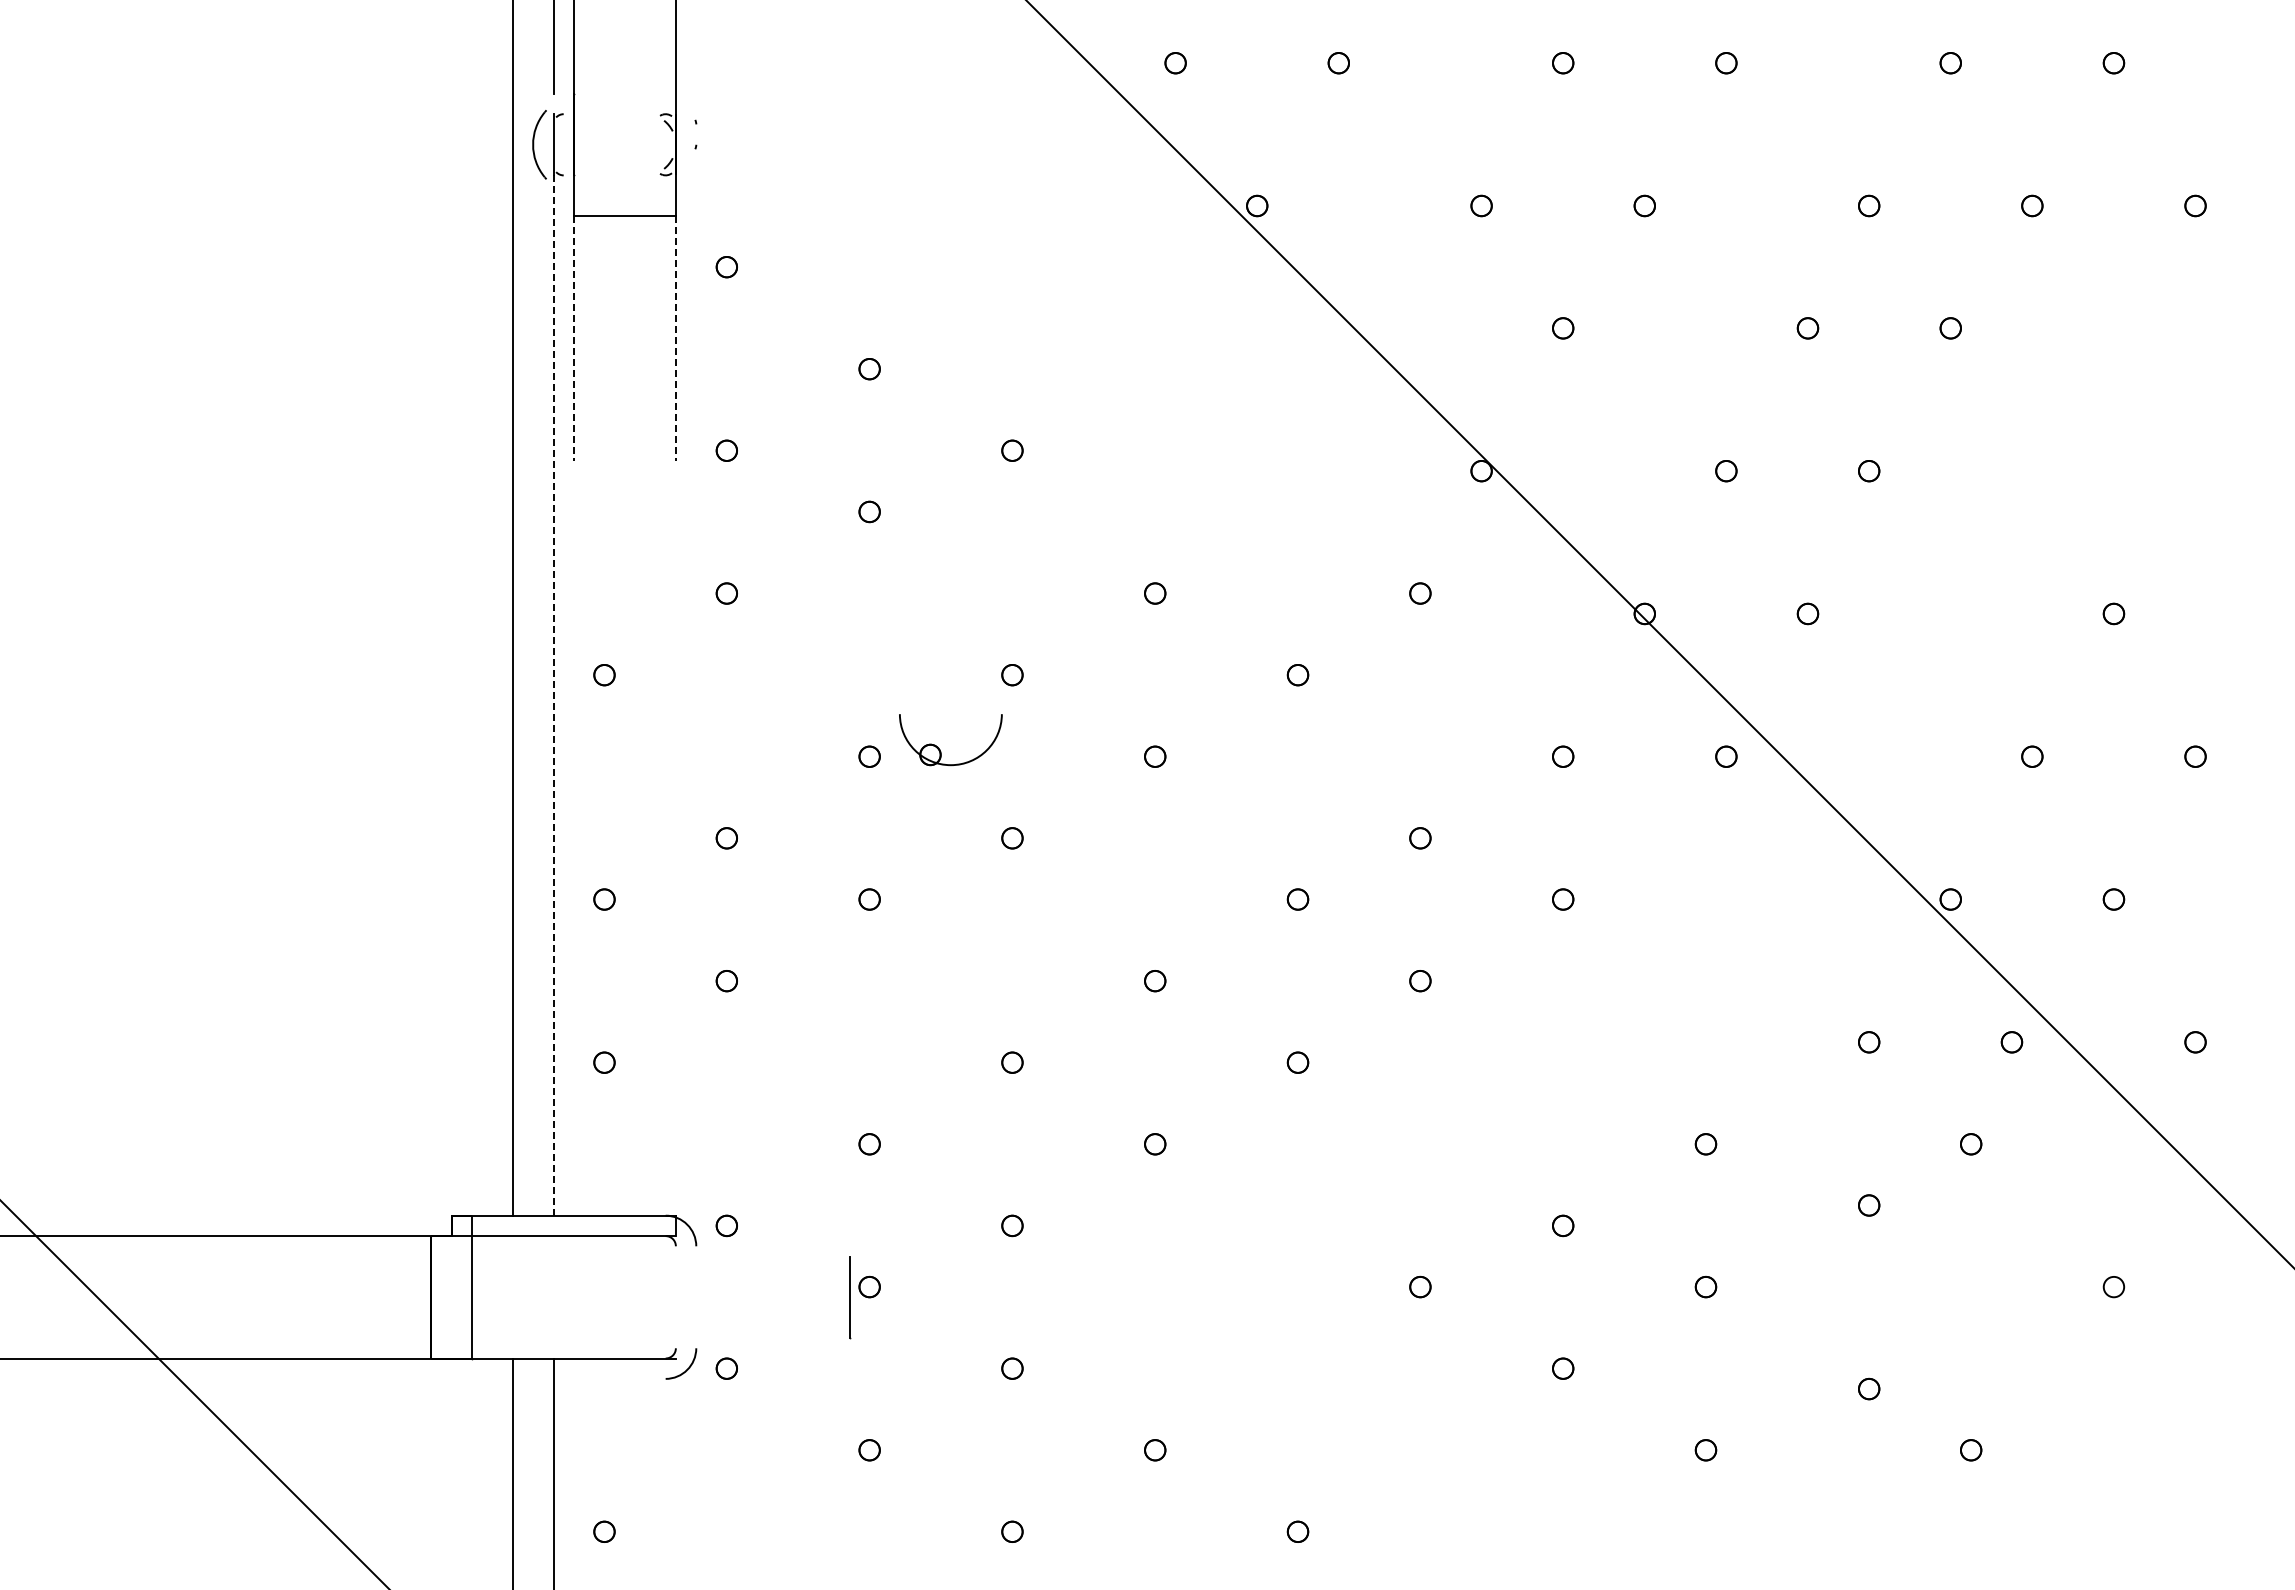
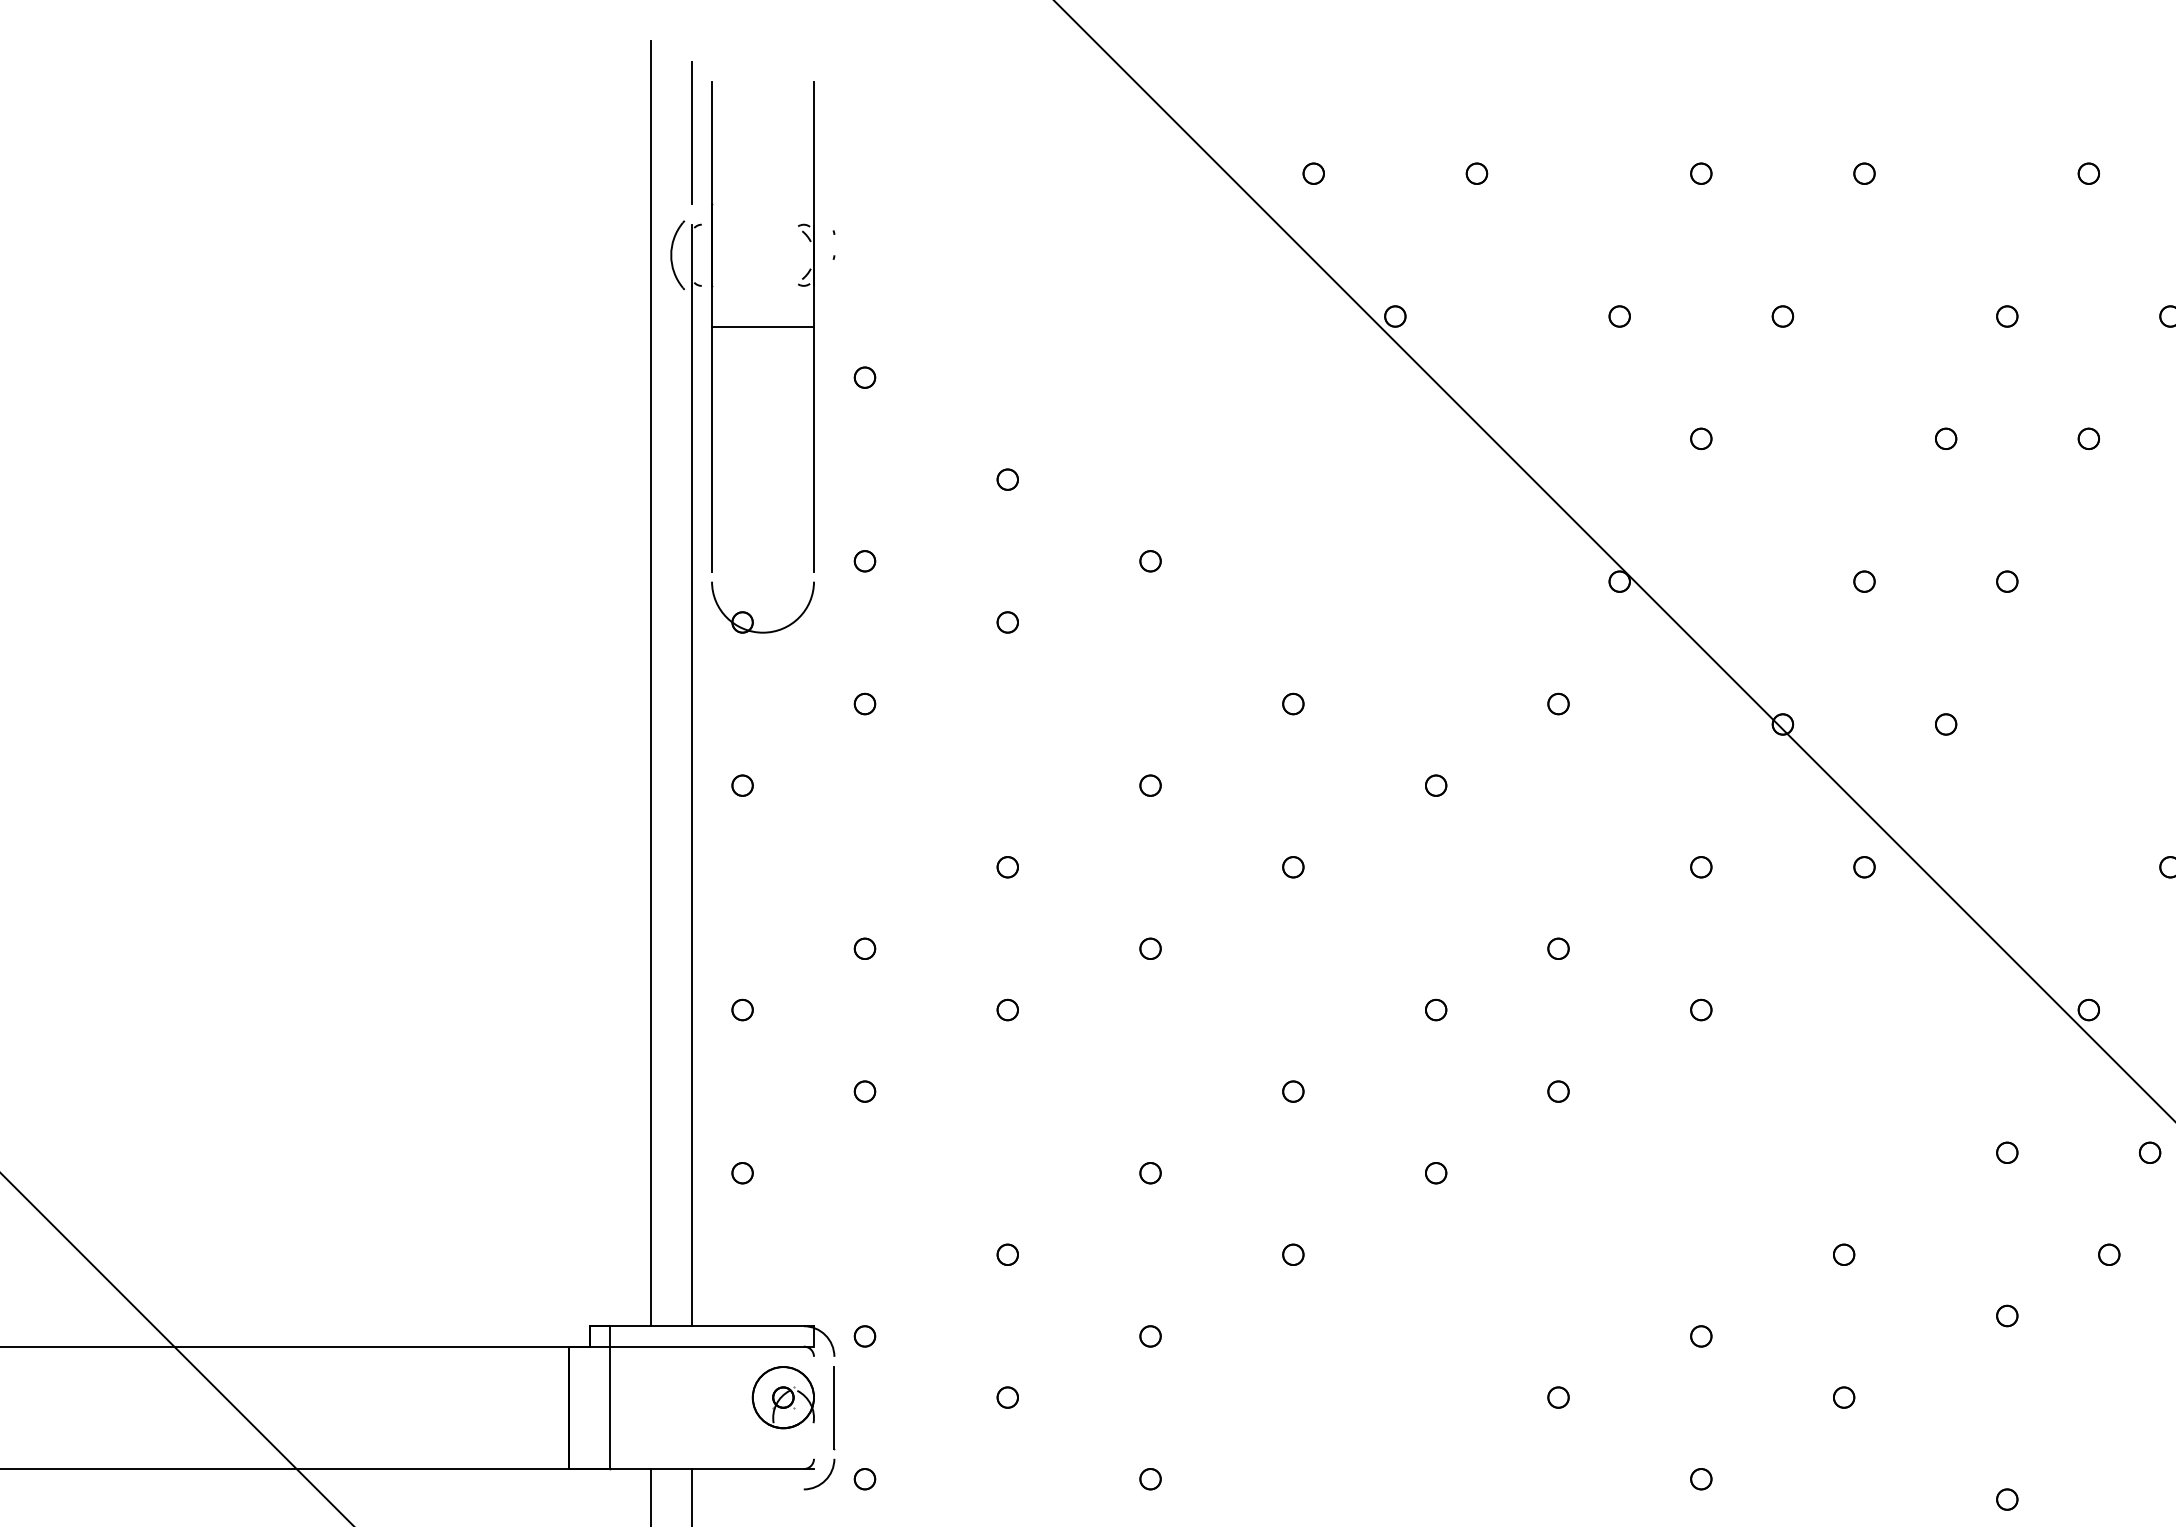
line: (573, 339) -> (711, 450), dashed -> solid
line: (675, 339) -> (813, 450), dashed -> solid
line: (553, 696) -> (691, 807), dashed -> solid
part: (940, 749) -> (752, 617), moved
part: (644, 1286) -> (782, 1397), added
line: (850, 1297) -> (834, 1408), moved

